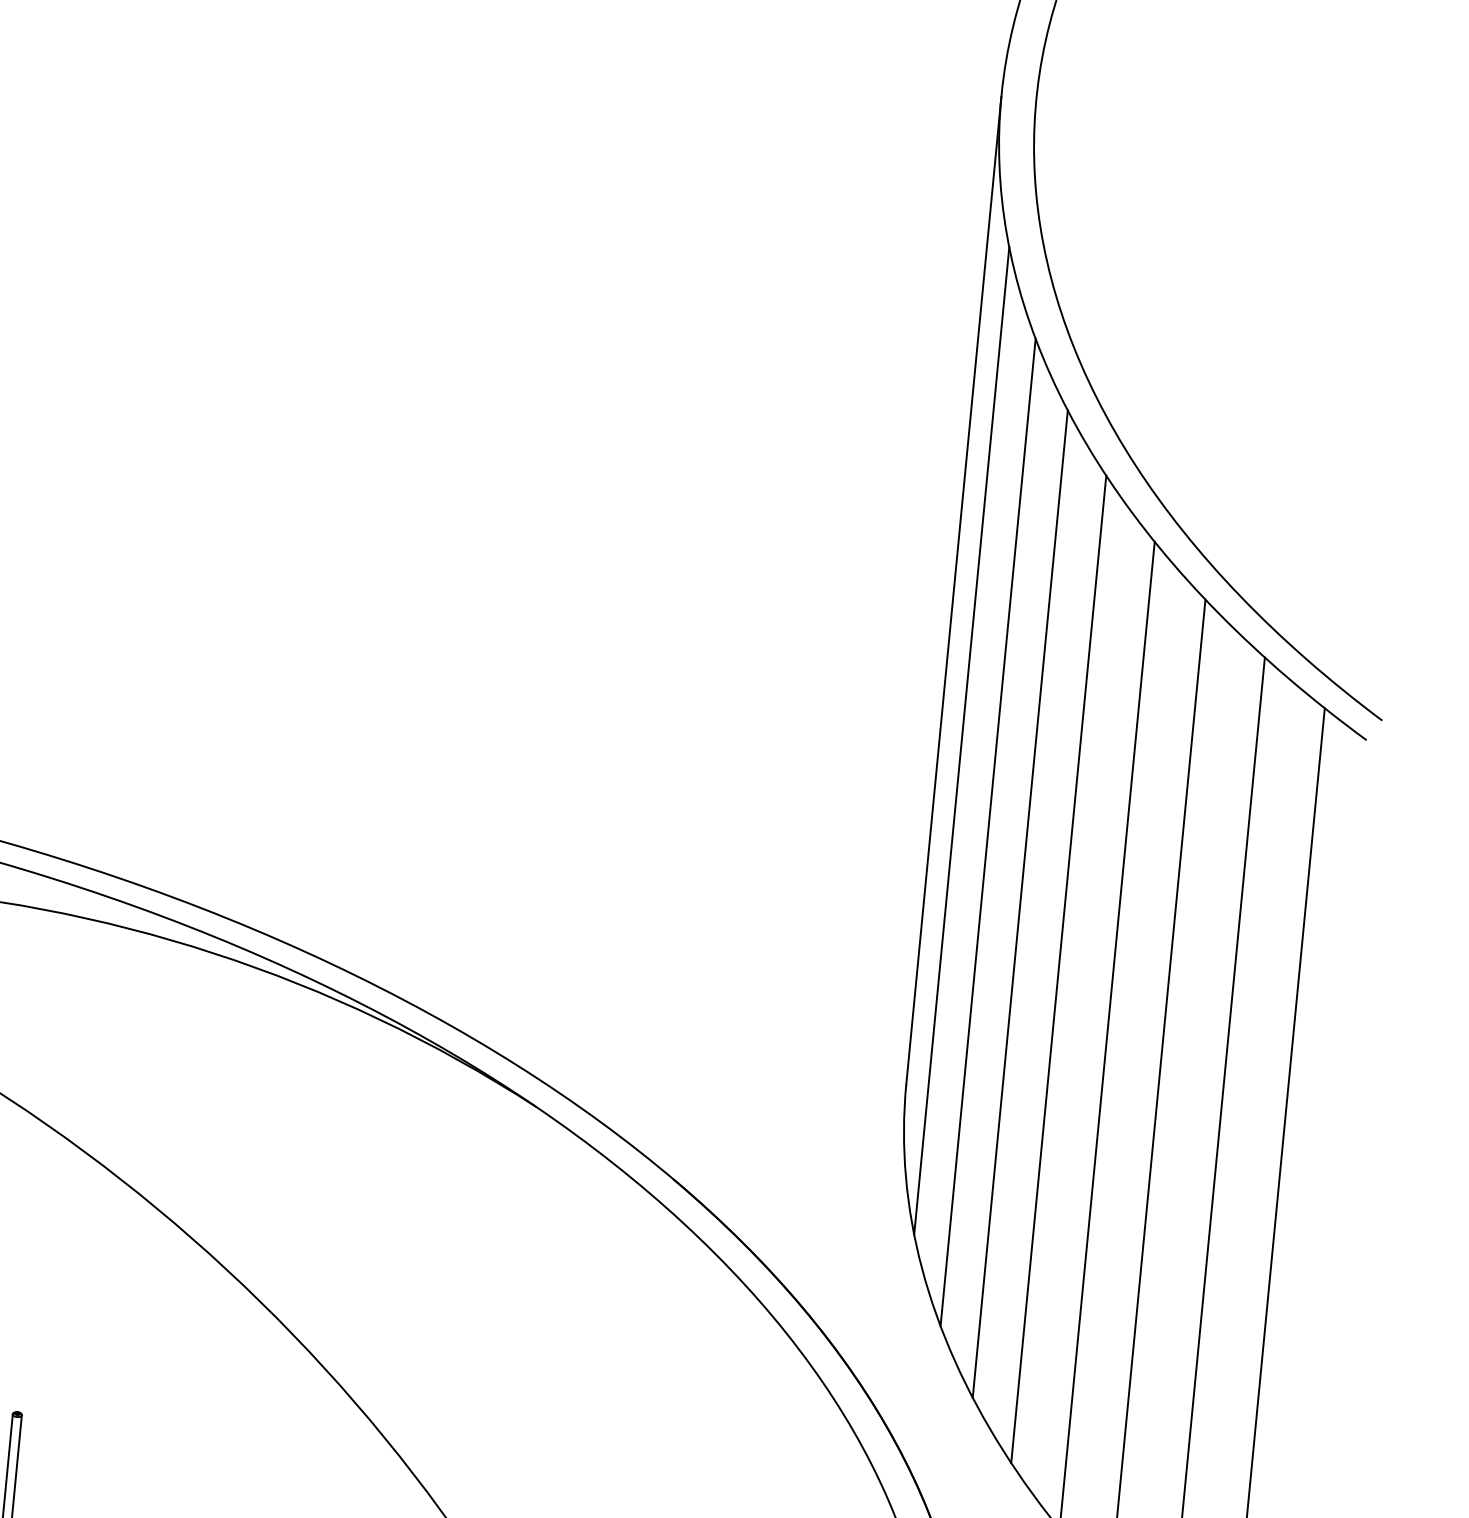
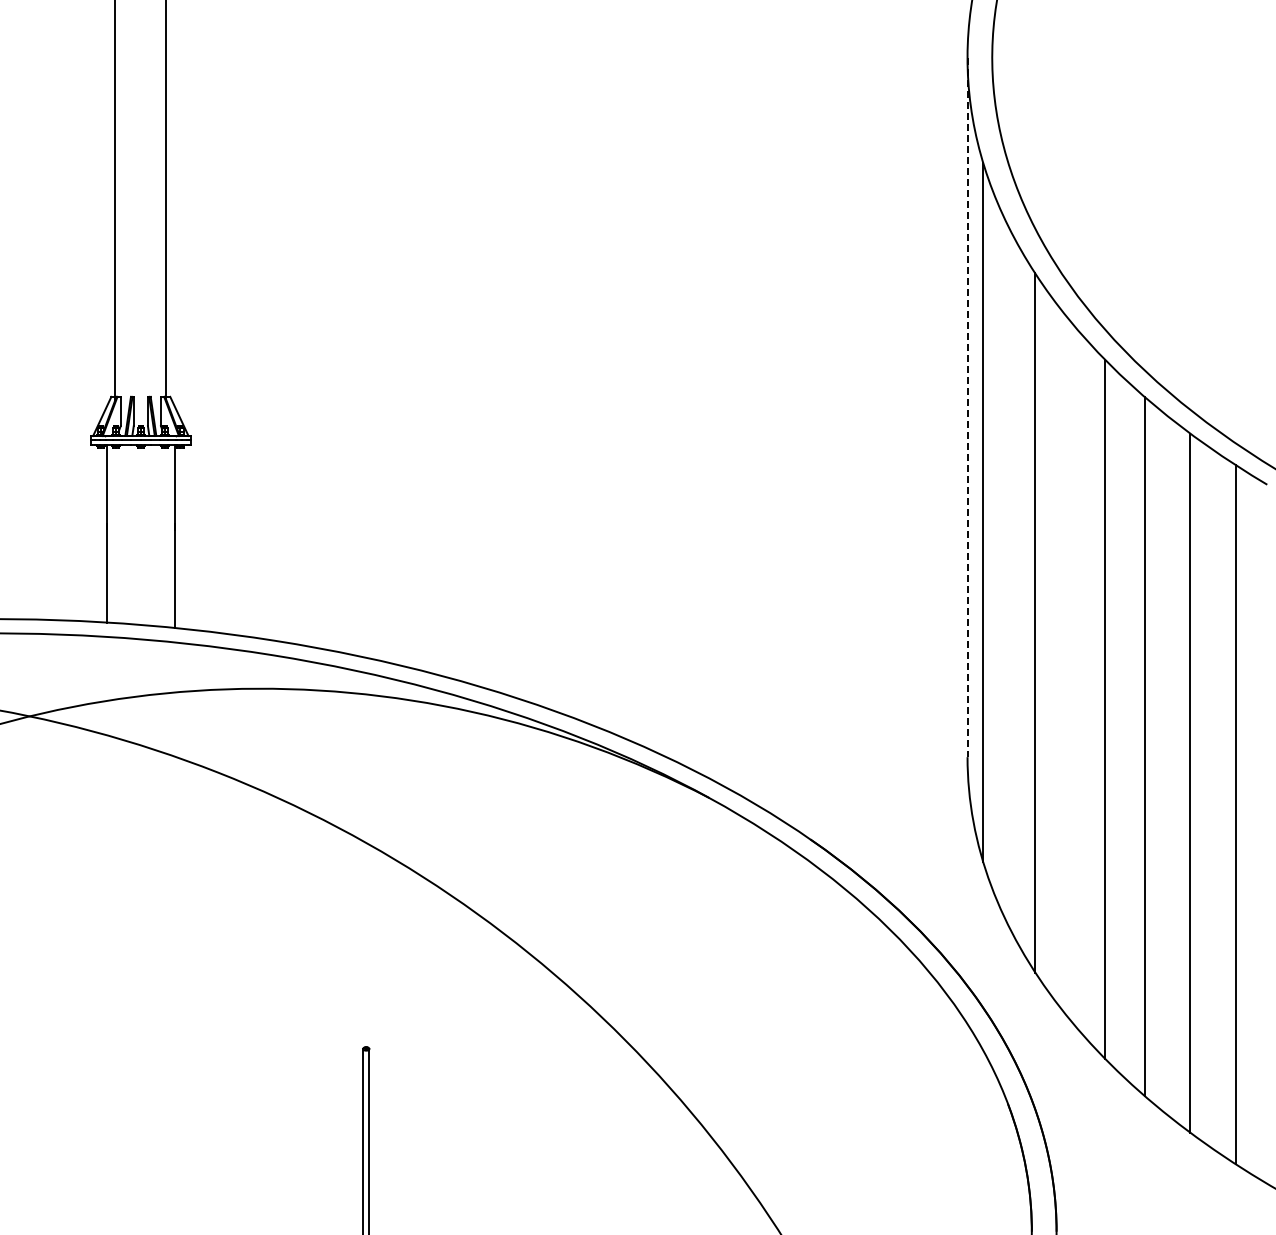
line: (953, 590) -> (967, 407), solid -> dashed
line: (987, 831) -> (1007, 574), removed
line: (1058, 968) -> (1066, 665), removed

